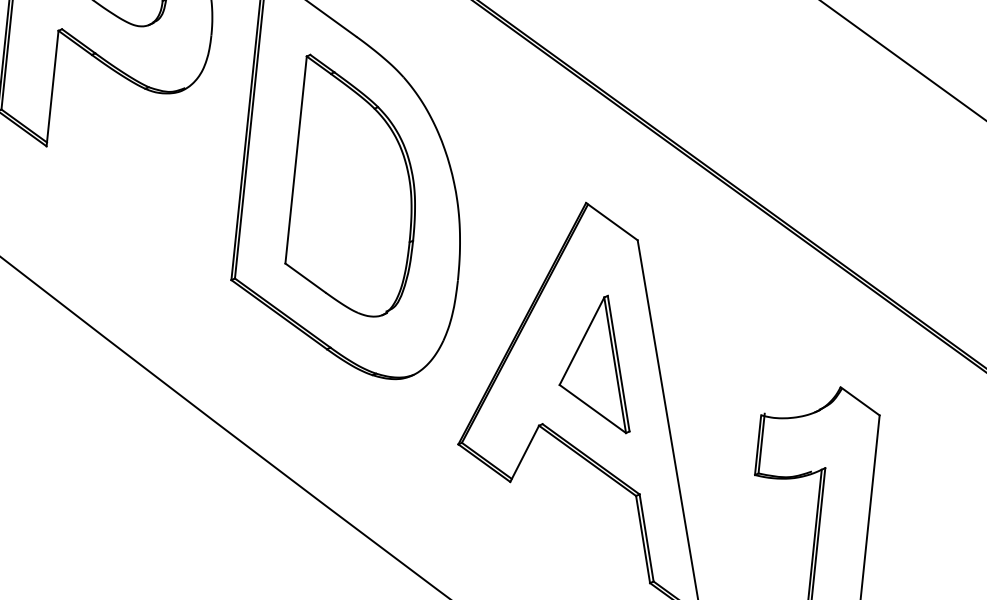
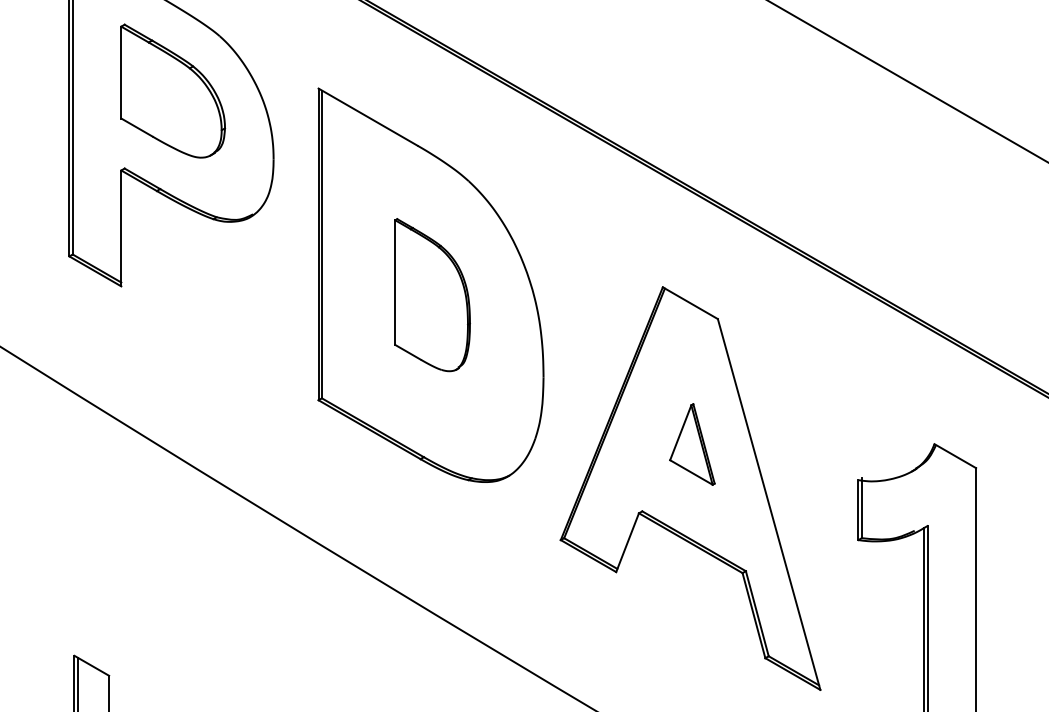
part: (355, 186) -> (432, 294), size x0.6
part: (599, 362) -> (692, 444), size x0.6

